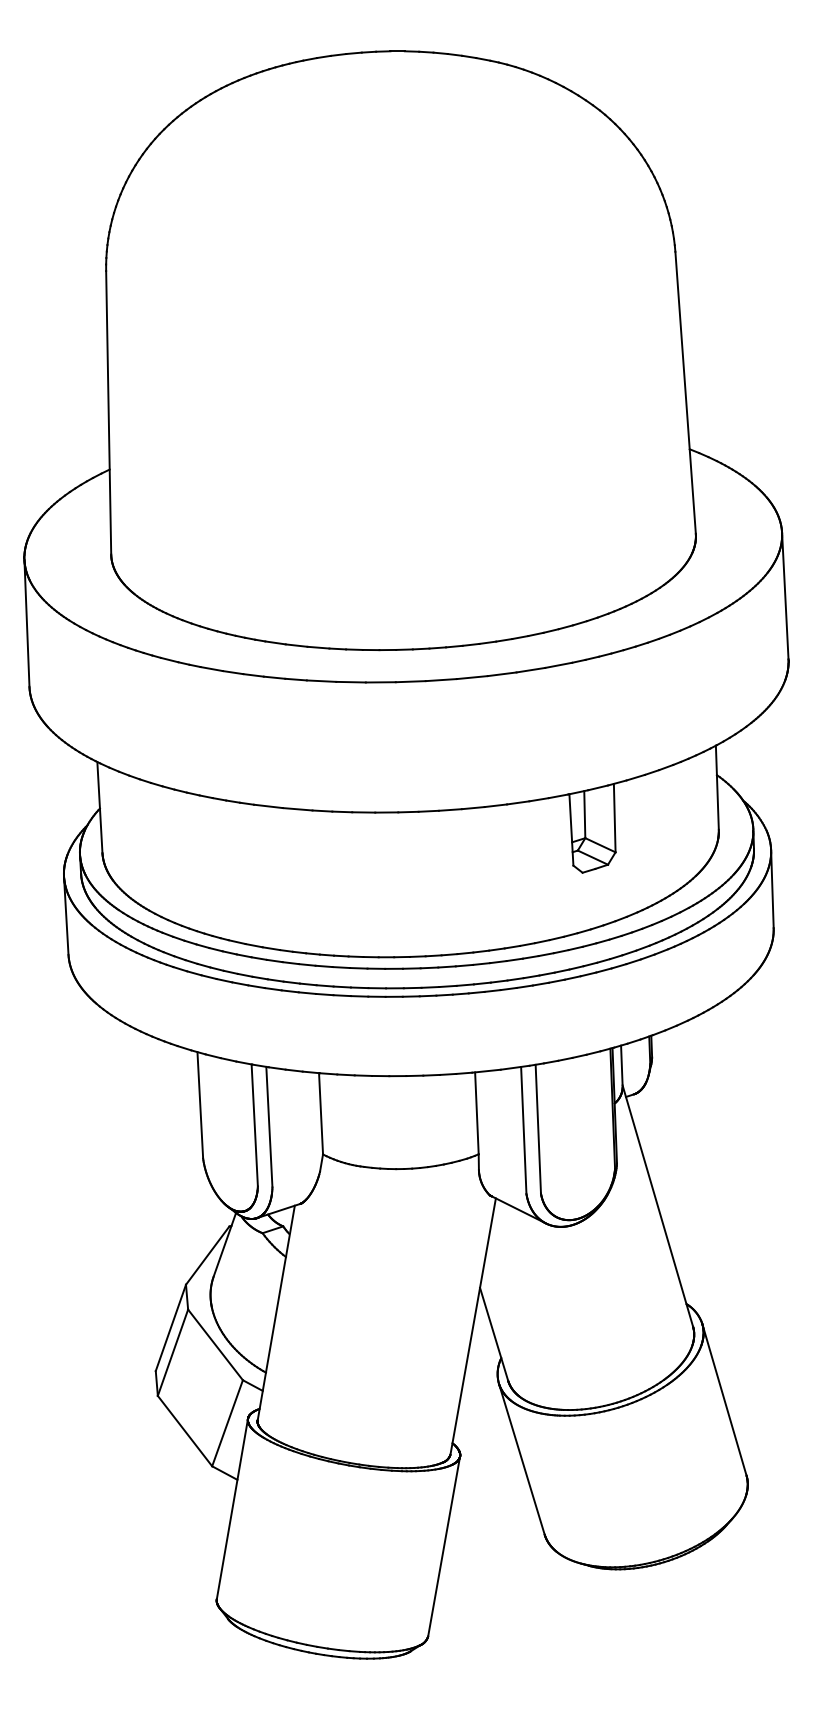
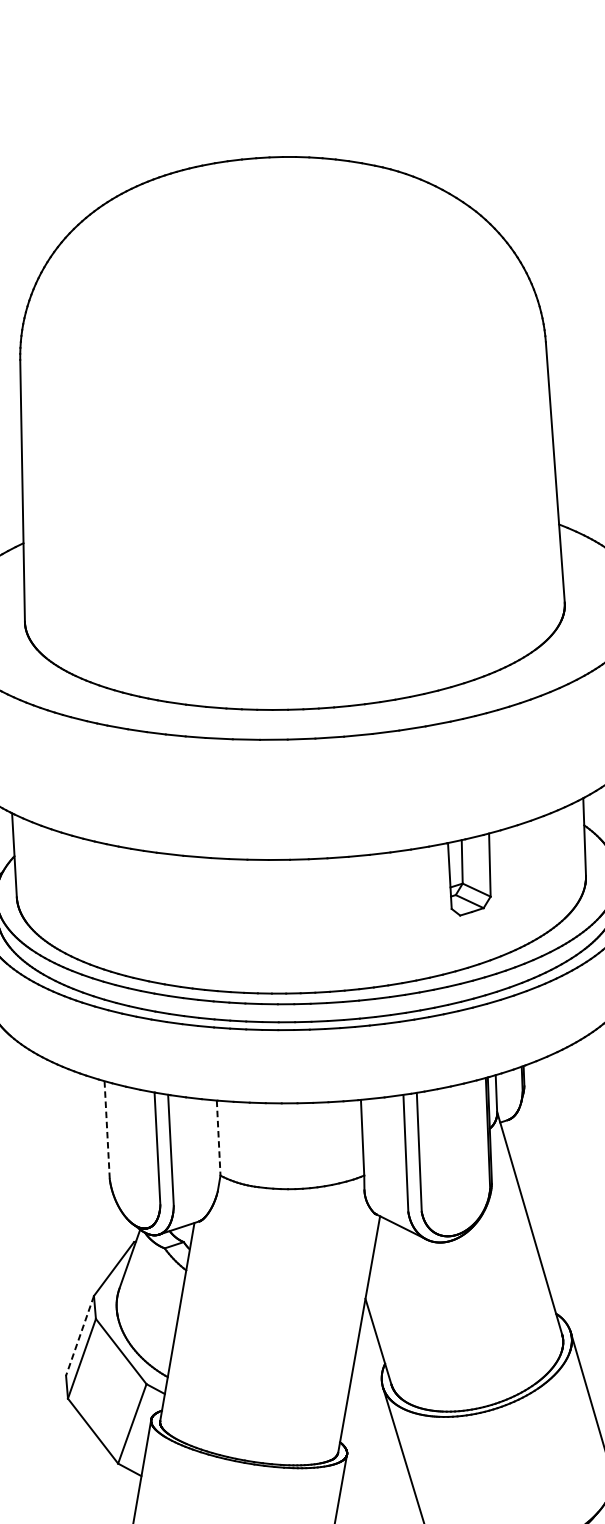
line: (200, 1105) -> (107, 1130), solid -> dashed
line: (321, 1113) -> (219, 1137), solid -> dashed
line: (170, 1327) -> (79, 1335), solid -> dashed

